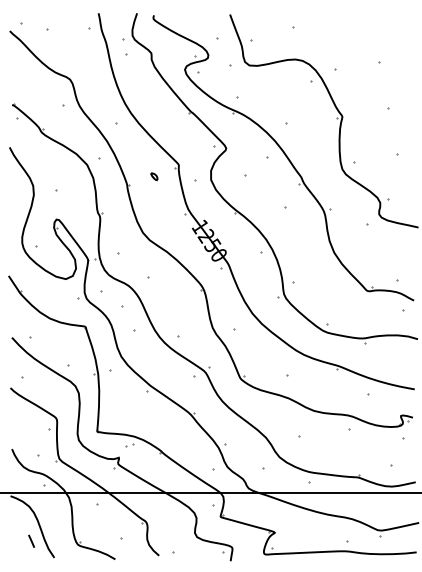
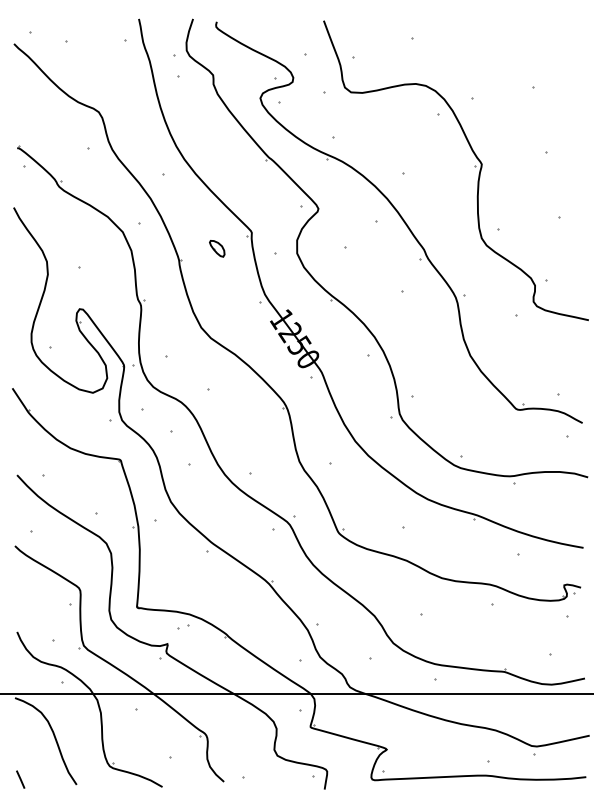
part: (154, 176) -> (217, 248), size x1.67
line: (31, 541) -> (20, 779), moved

